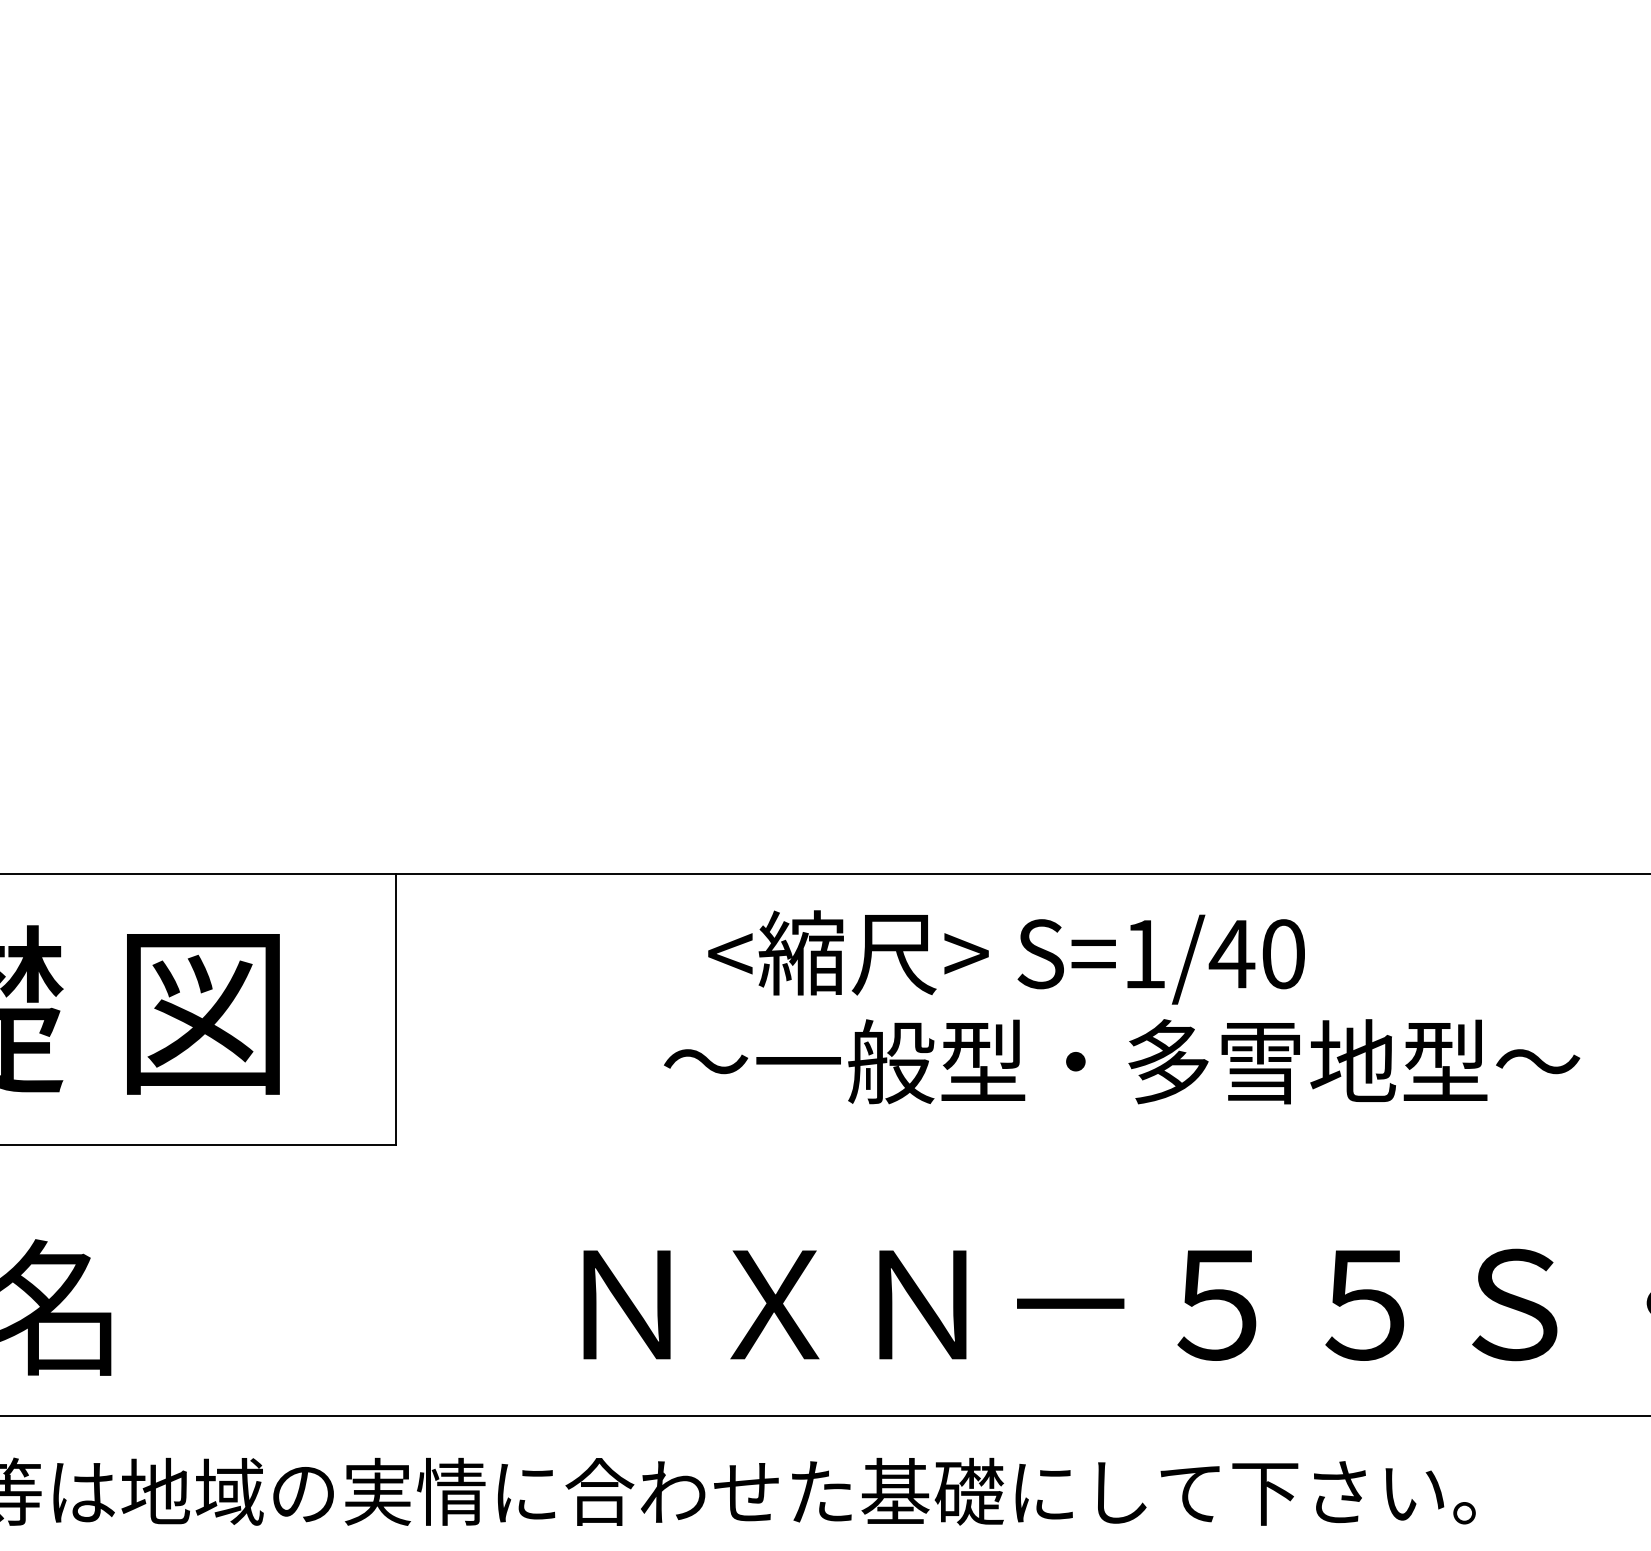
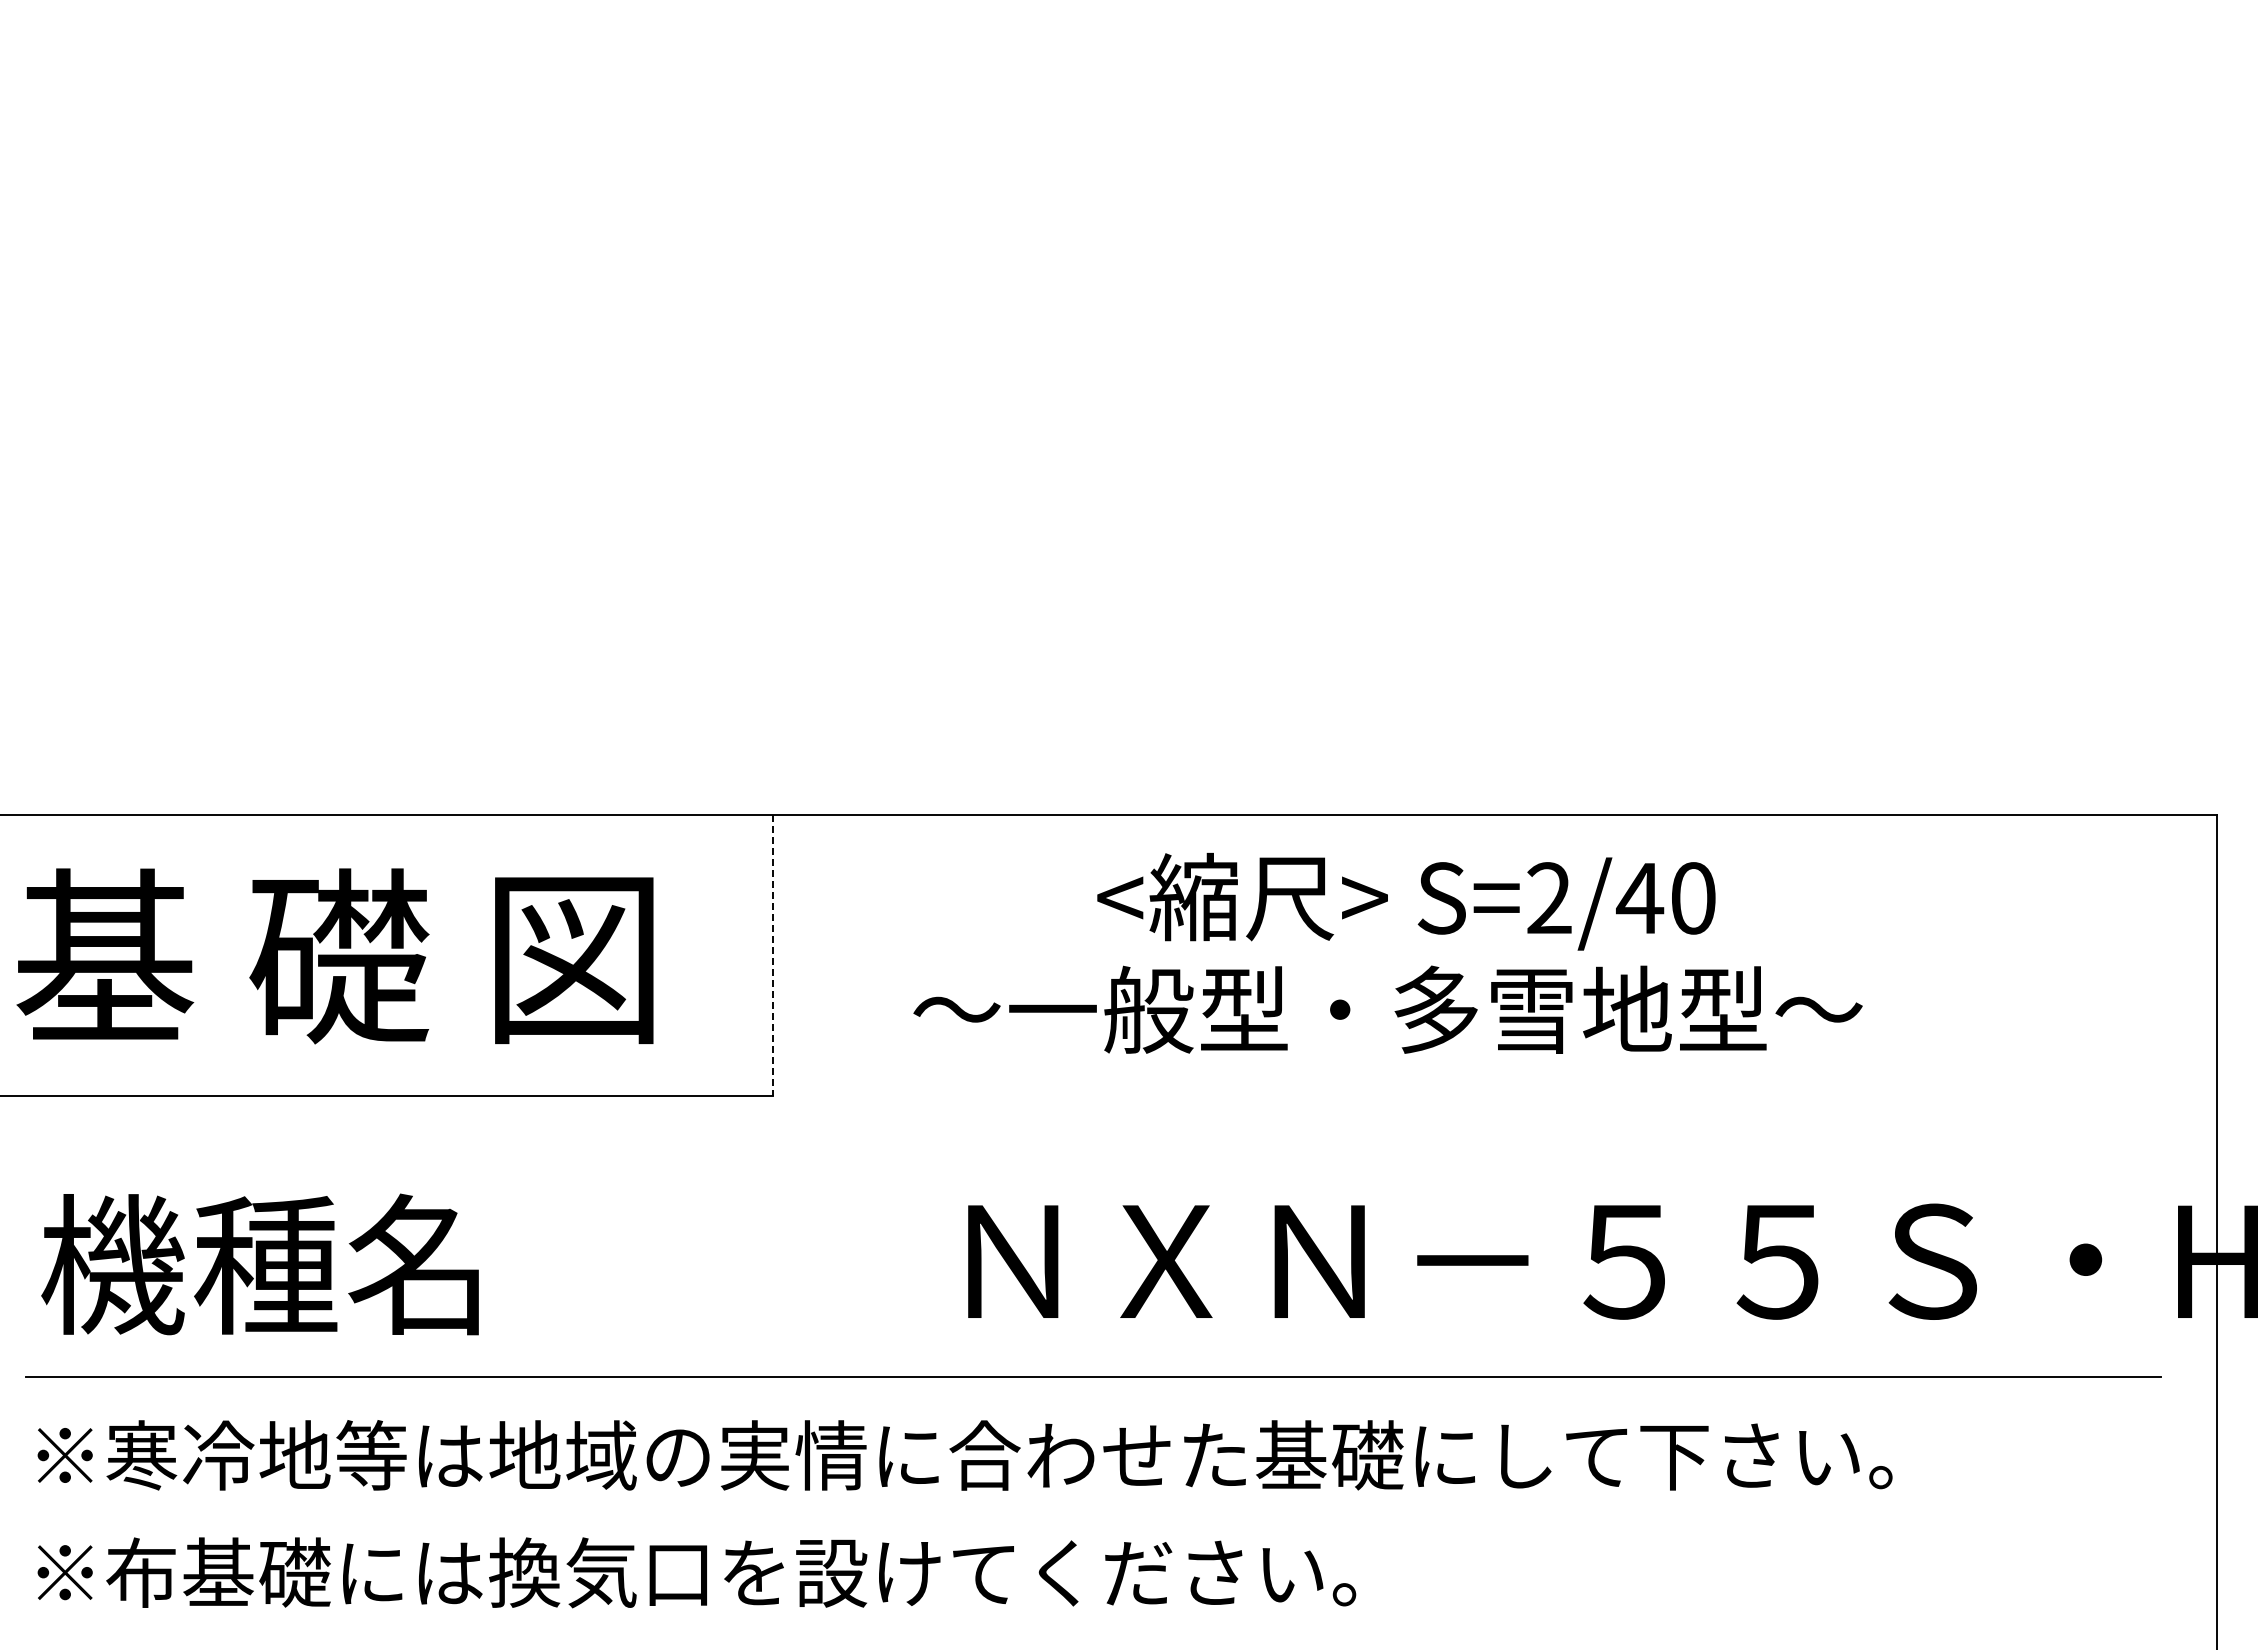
text: (1144, 953) -> (1549, 897), S=1/40 -> S=2/40
line: (395, 1010) -> (773, 956), solid -> dashed
text: (1121, 1061) -> (1387, 1009), moved

